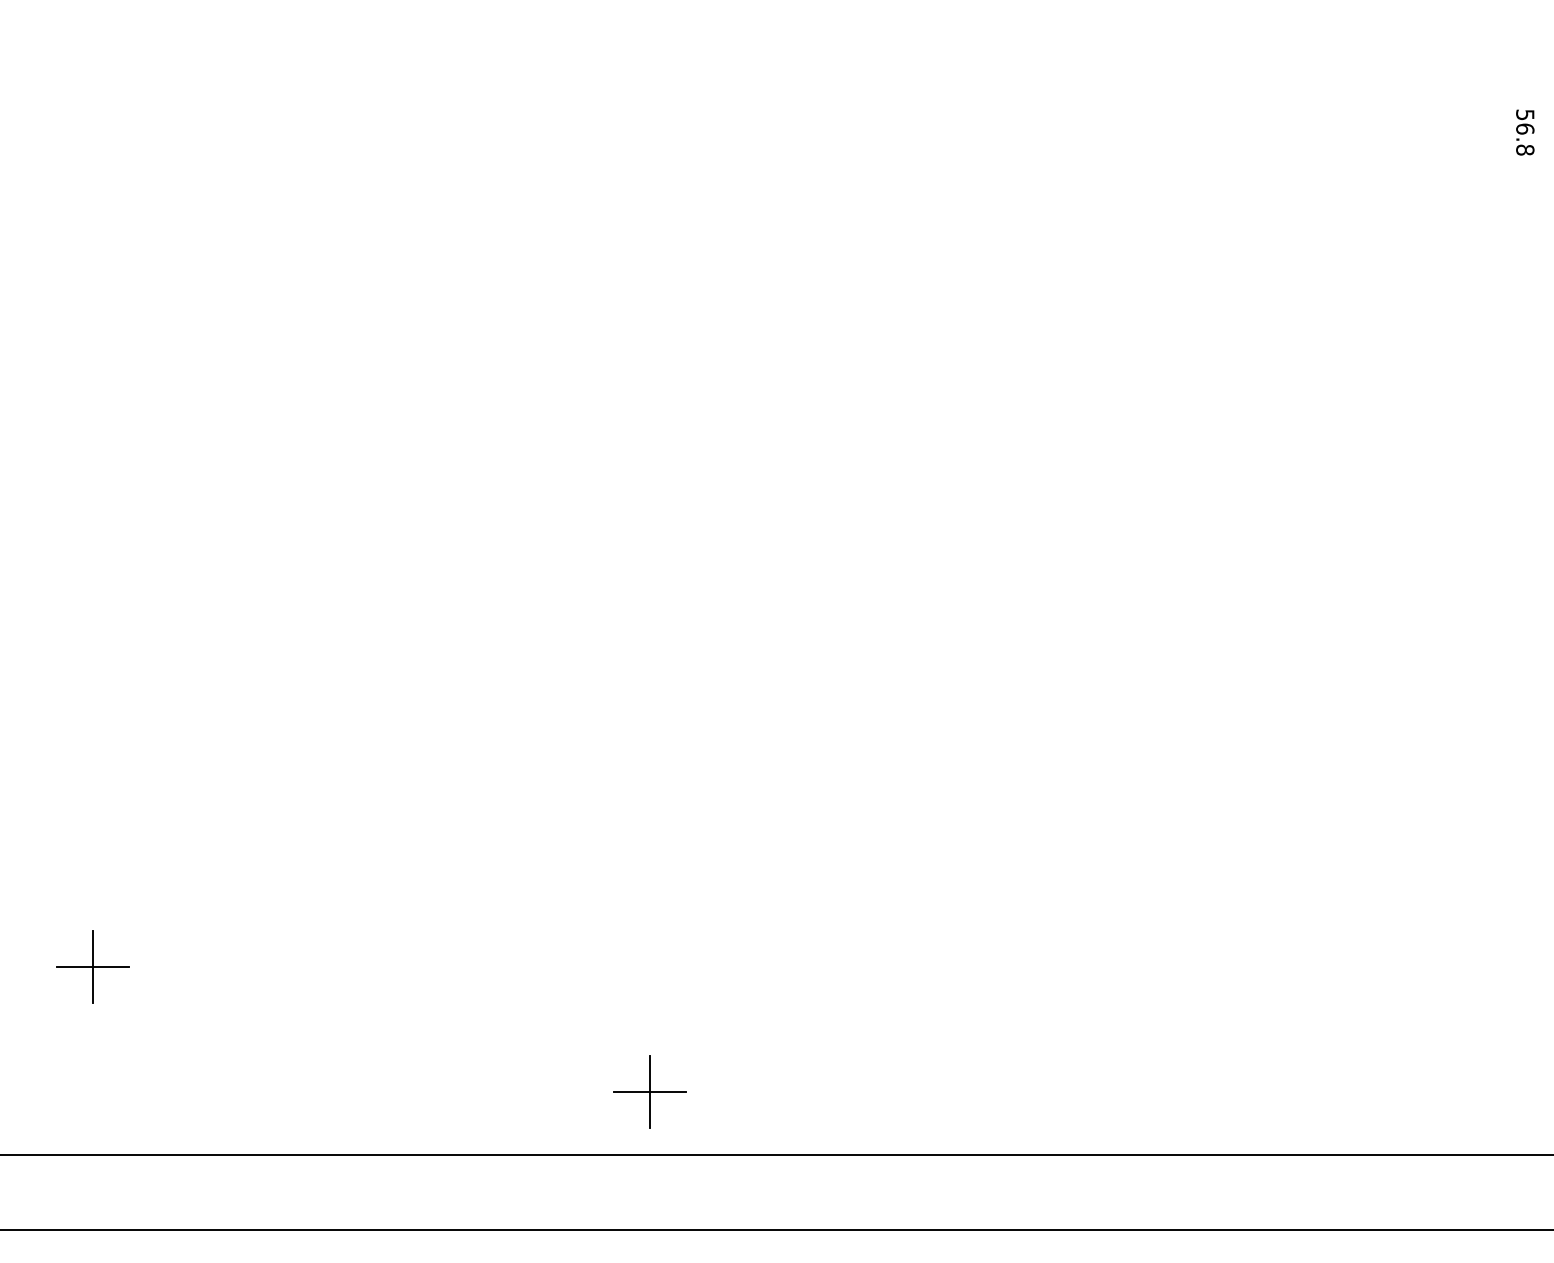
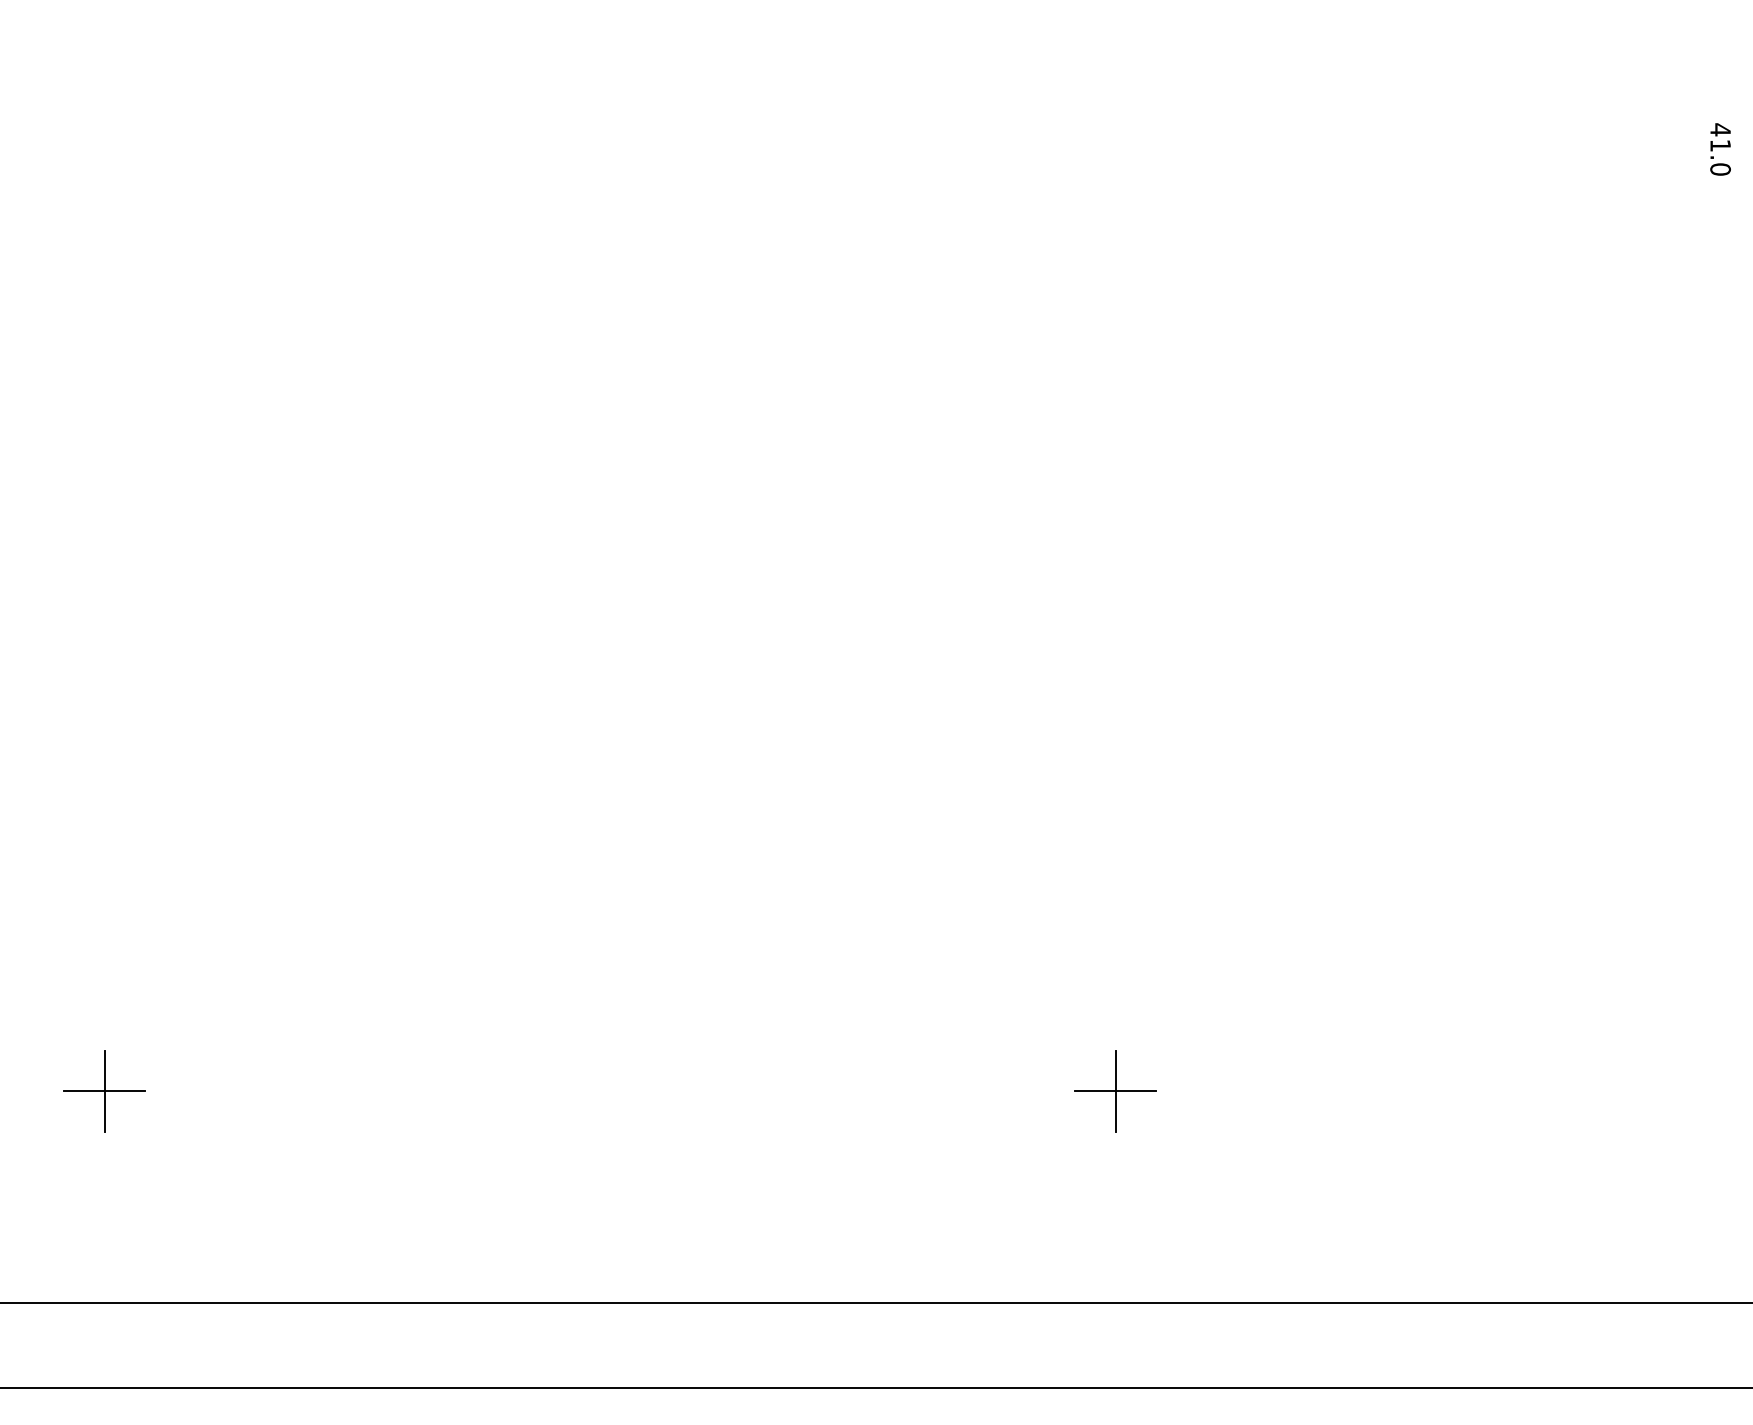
text: (1525, 132) -> (1720, 149), 56.8 -> 41.0
part: (650, 1092) -> (1115, 1091), moved

